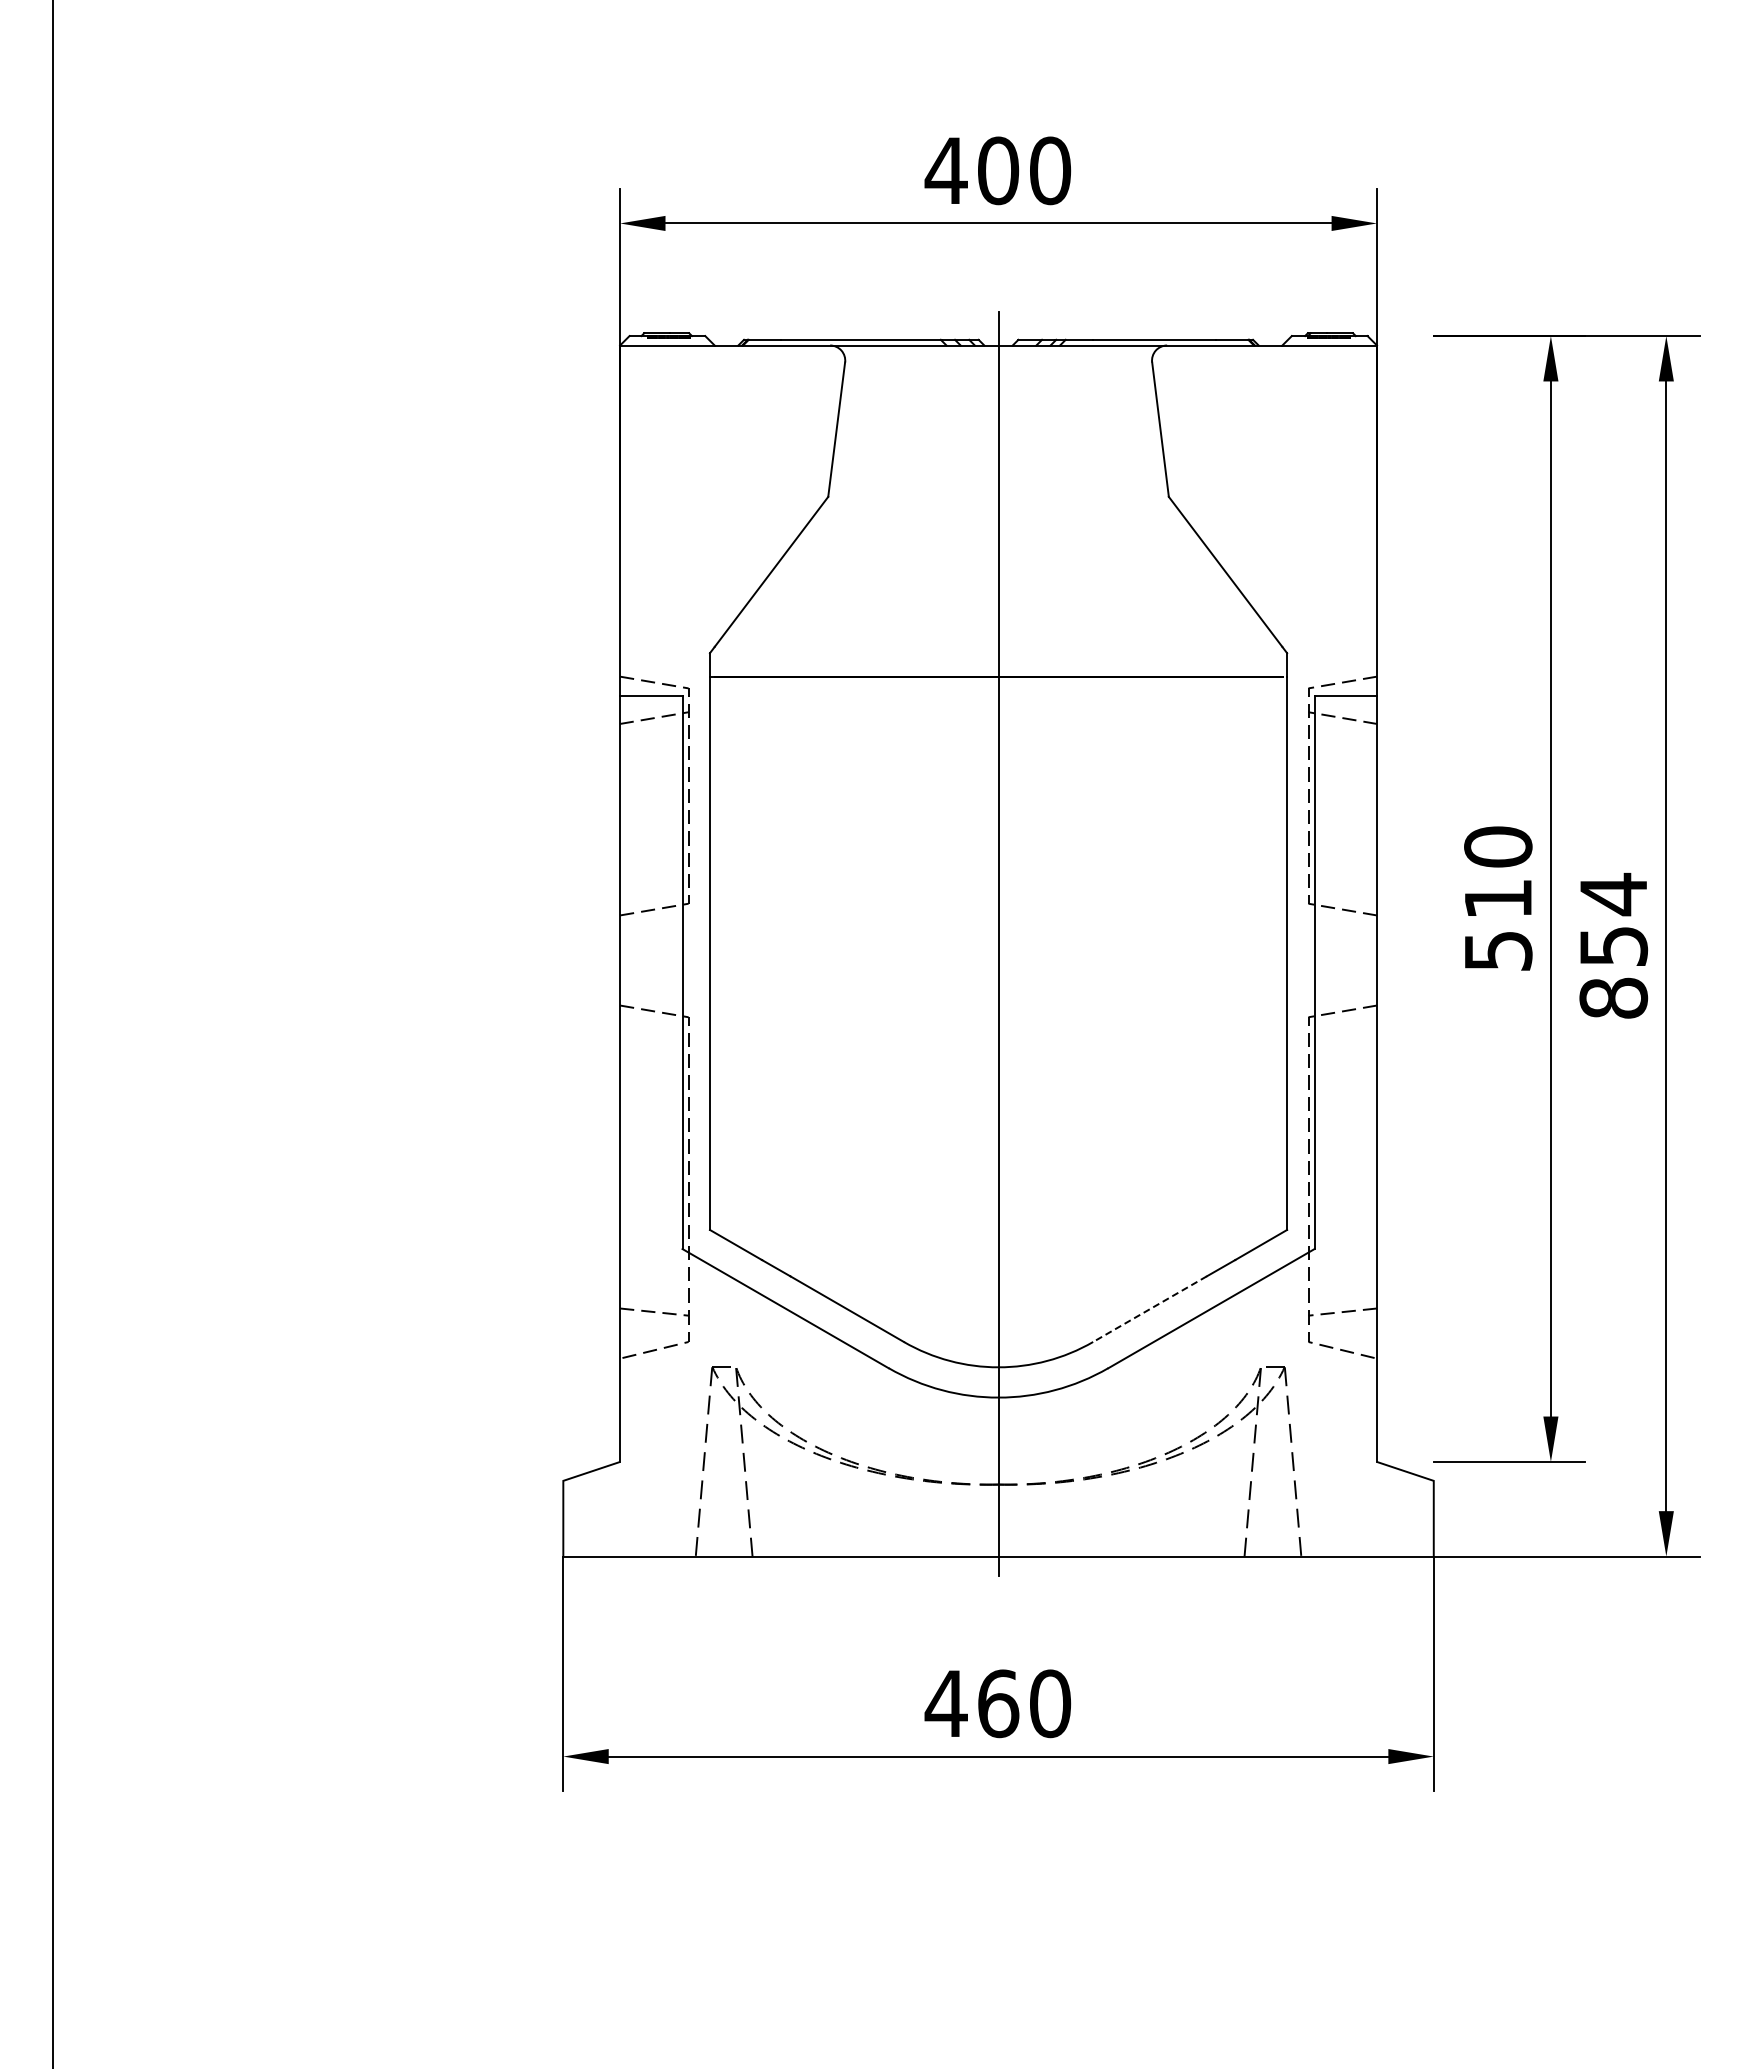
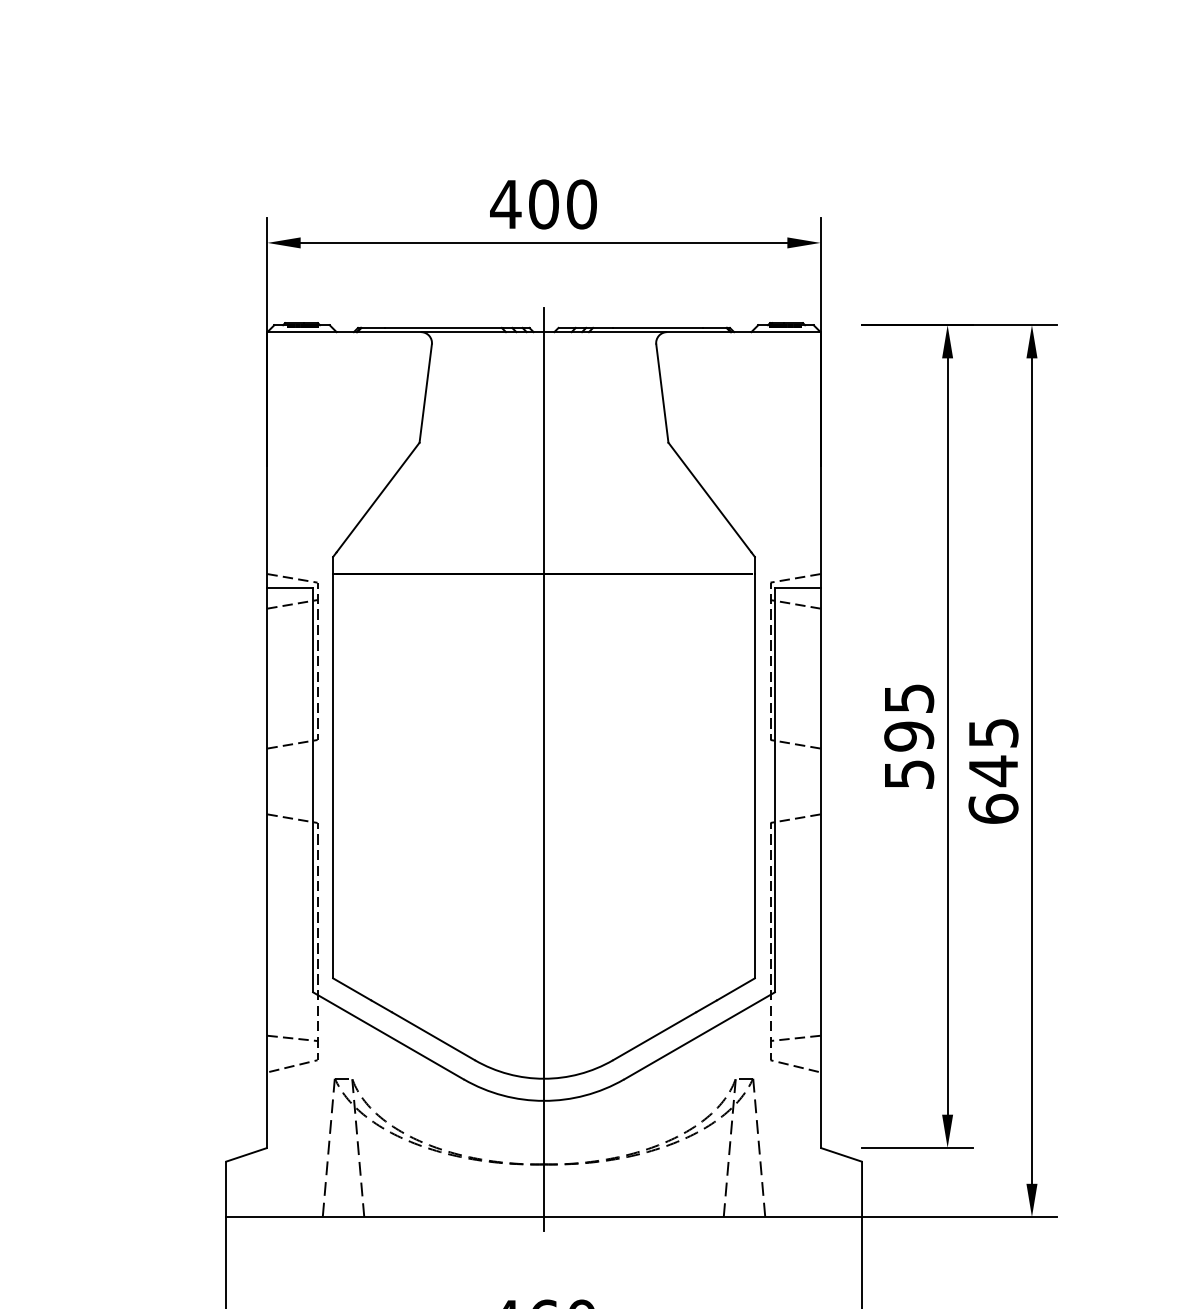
text: (1498, 872) -> (909, 717), 510 -> 595
text: (1613, 945) -> (993, 770), 854 -> 645
line: (1150, 1309) -> (655, 1036), dashed -> solid

